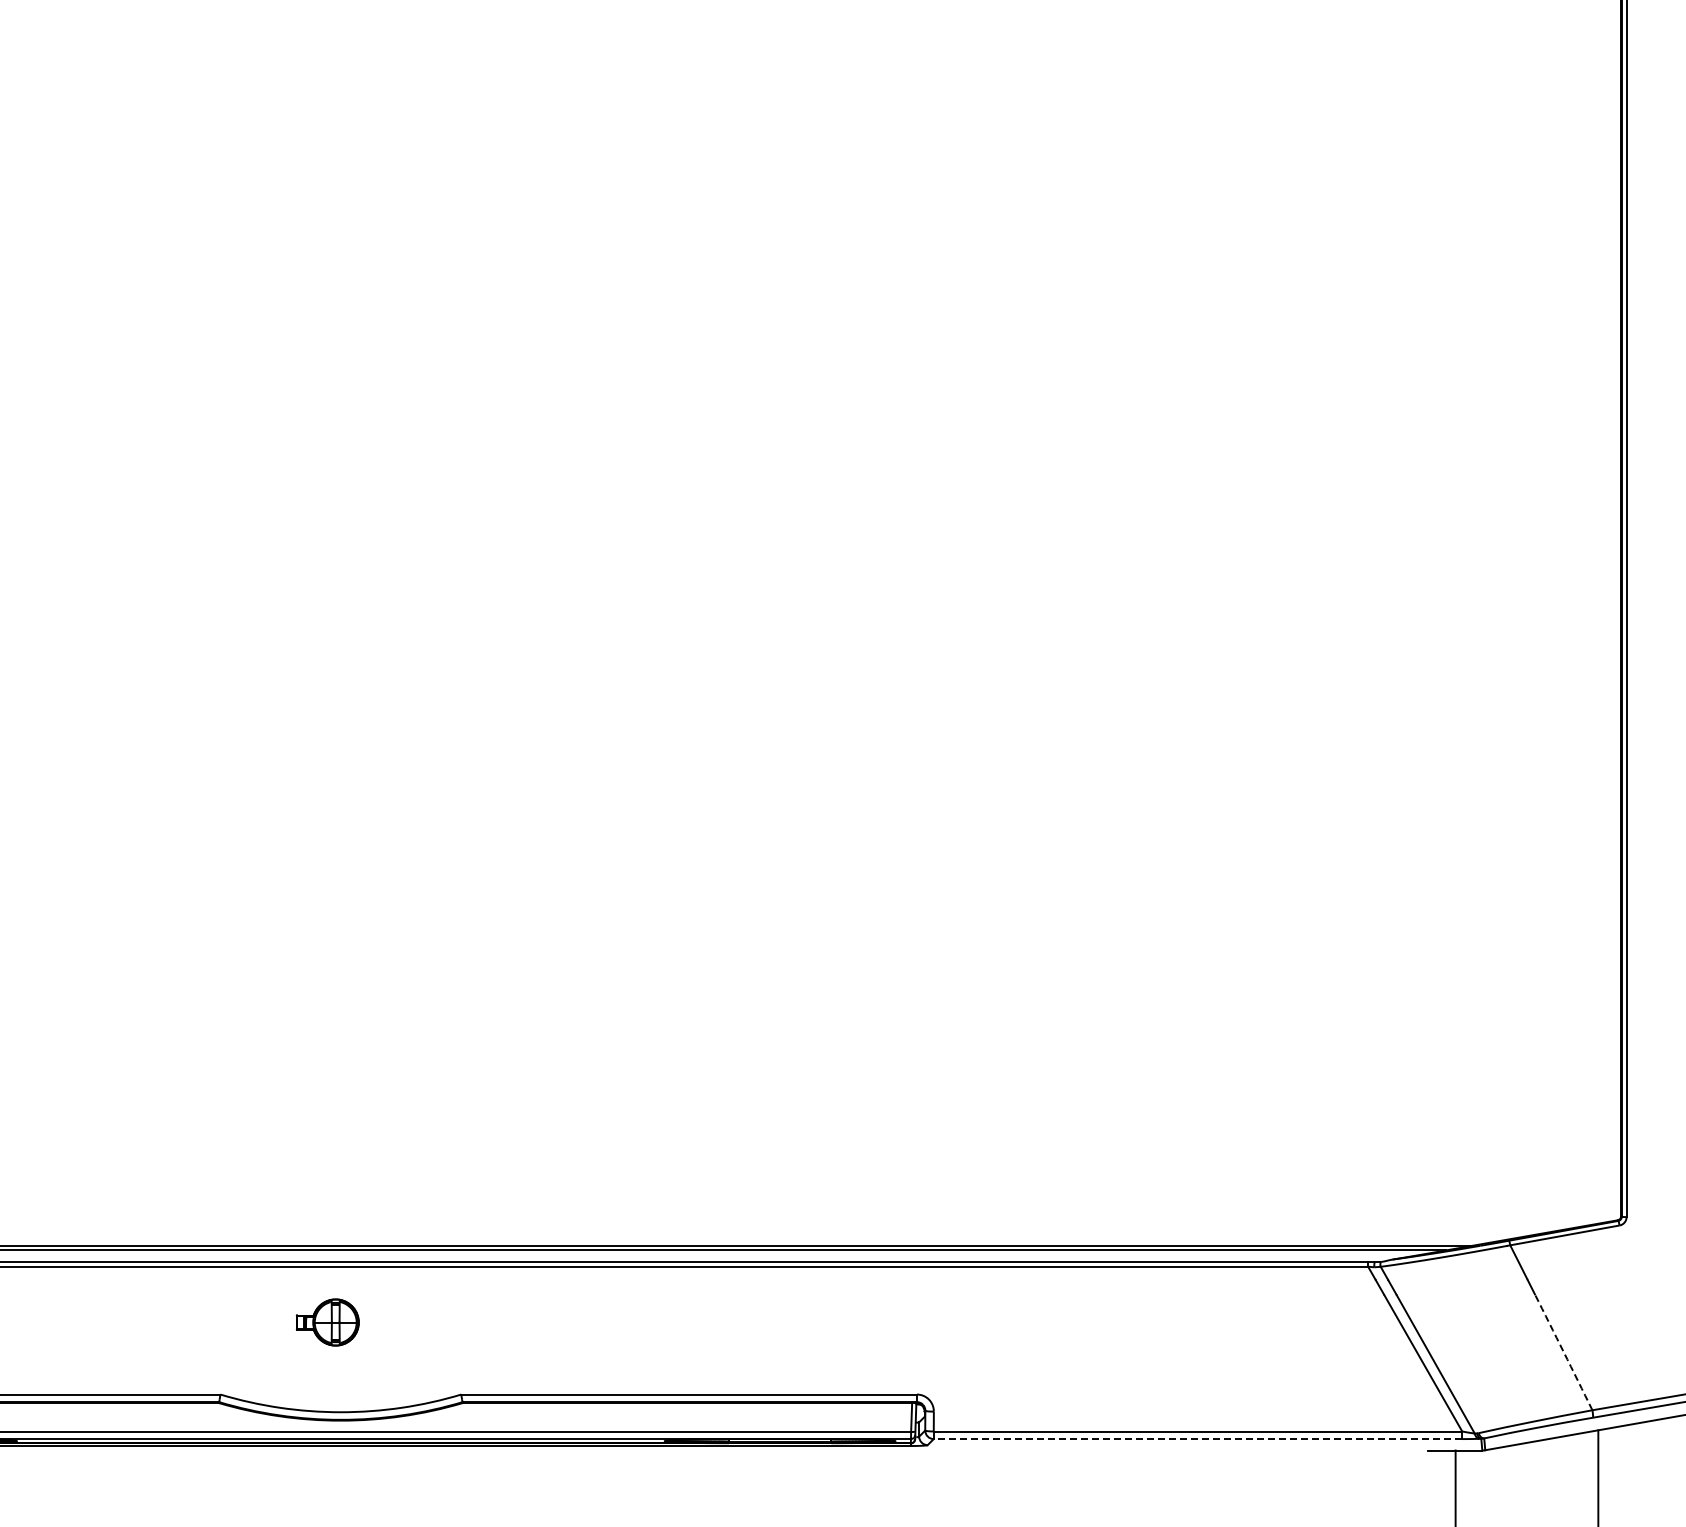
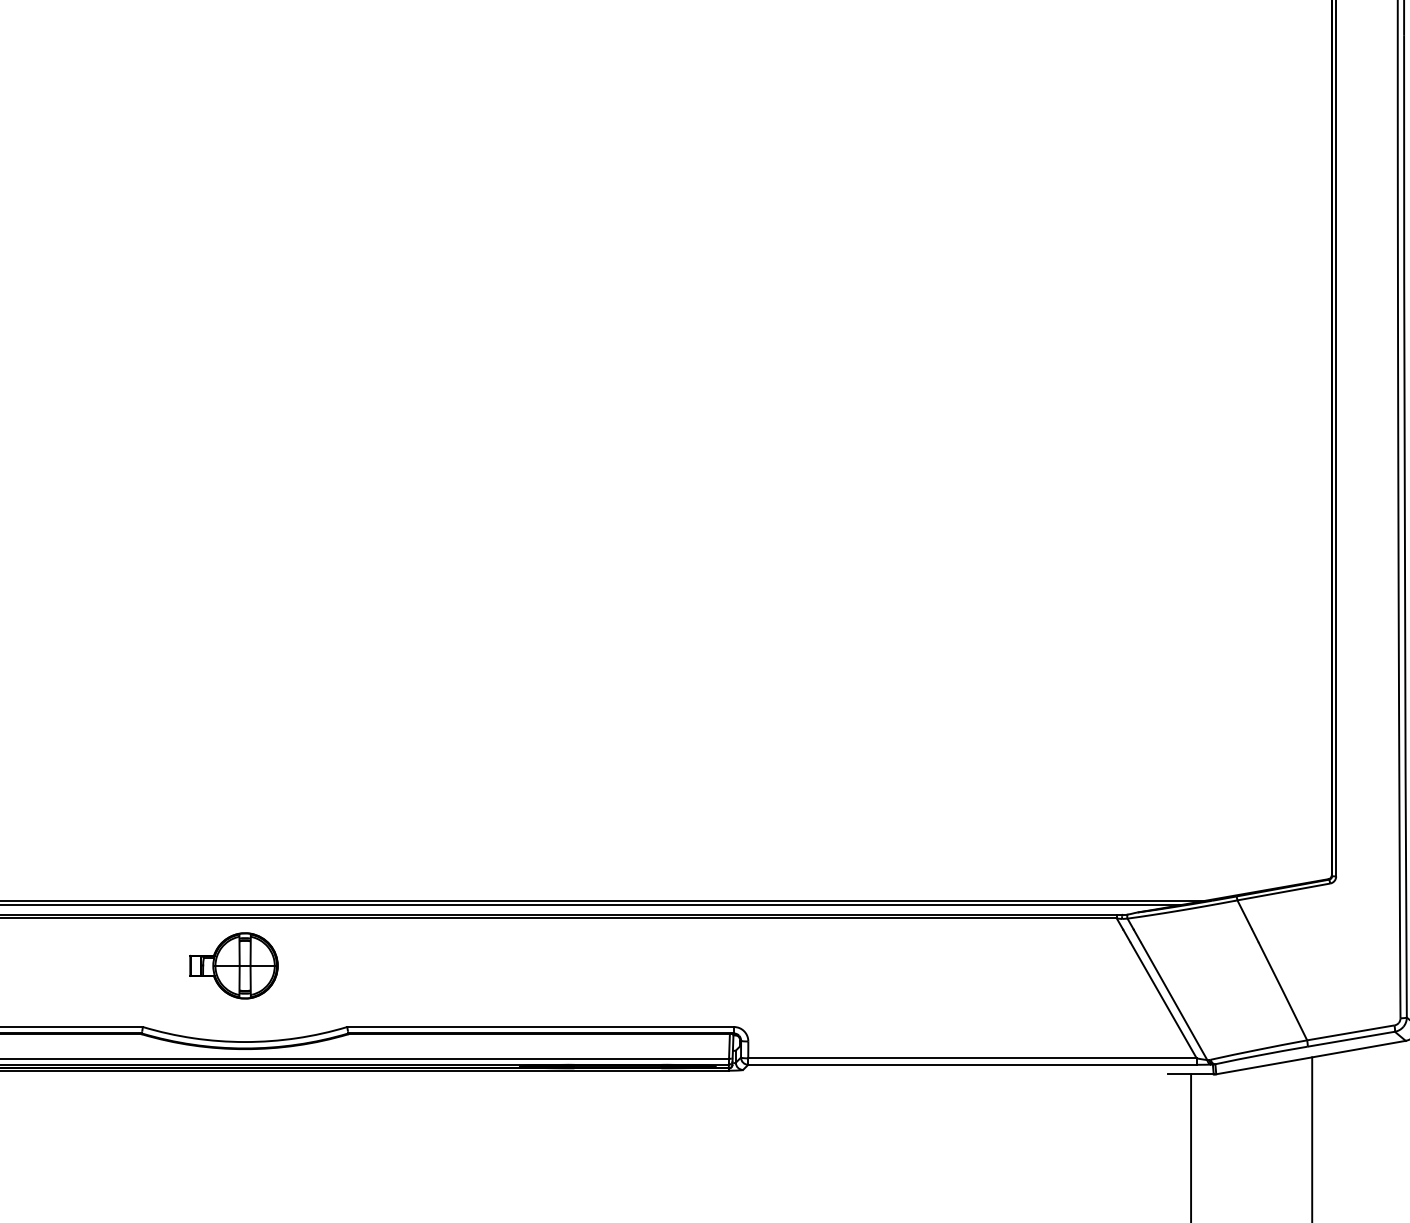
part: (327, 1322) -> (233, 965), size x1.67
arc: (1563, 1352) -> (1282, 991), dashed -> solid
line: (1197, 1439) -> (972, 1065), dashed -> solid

